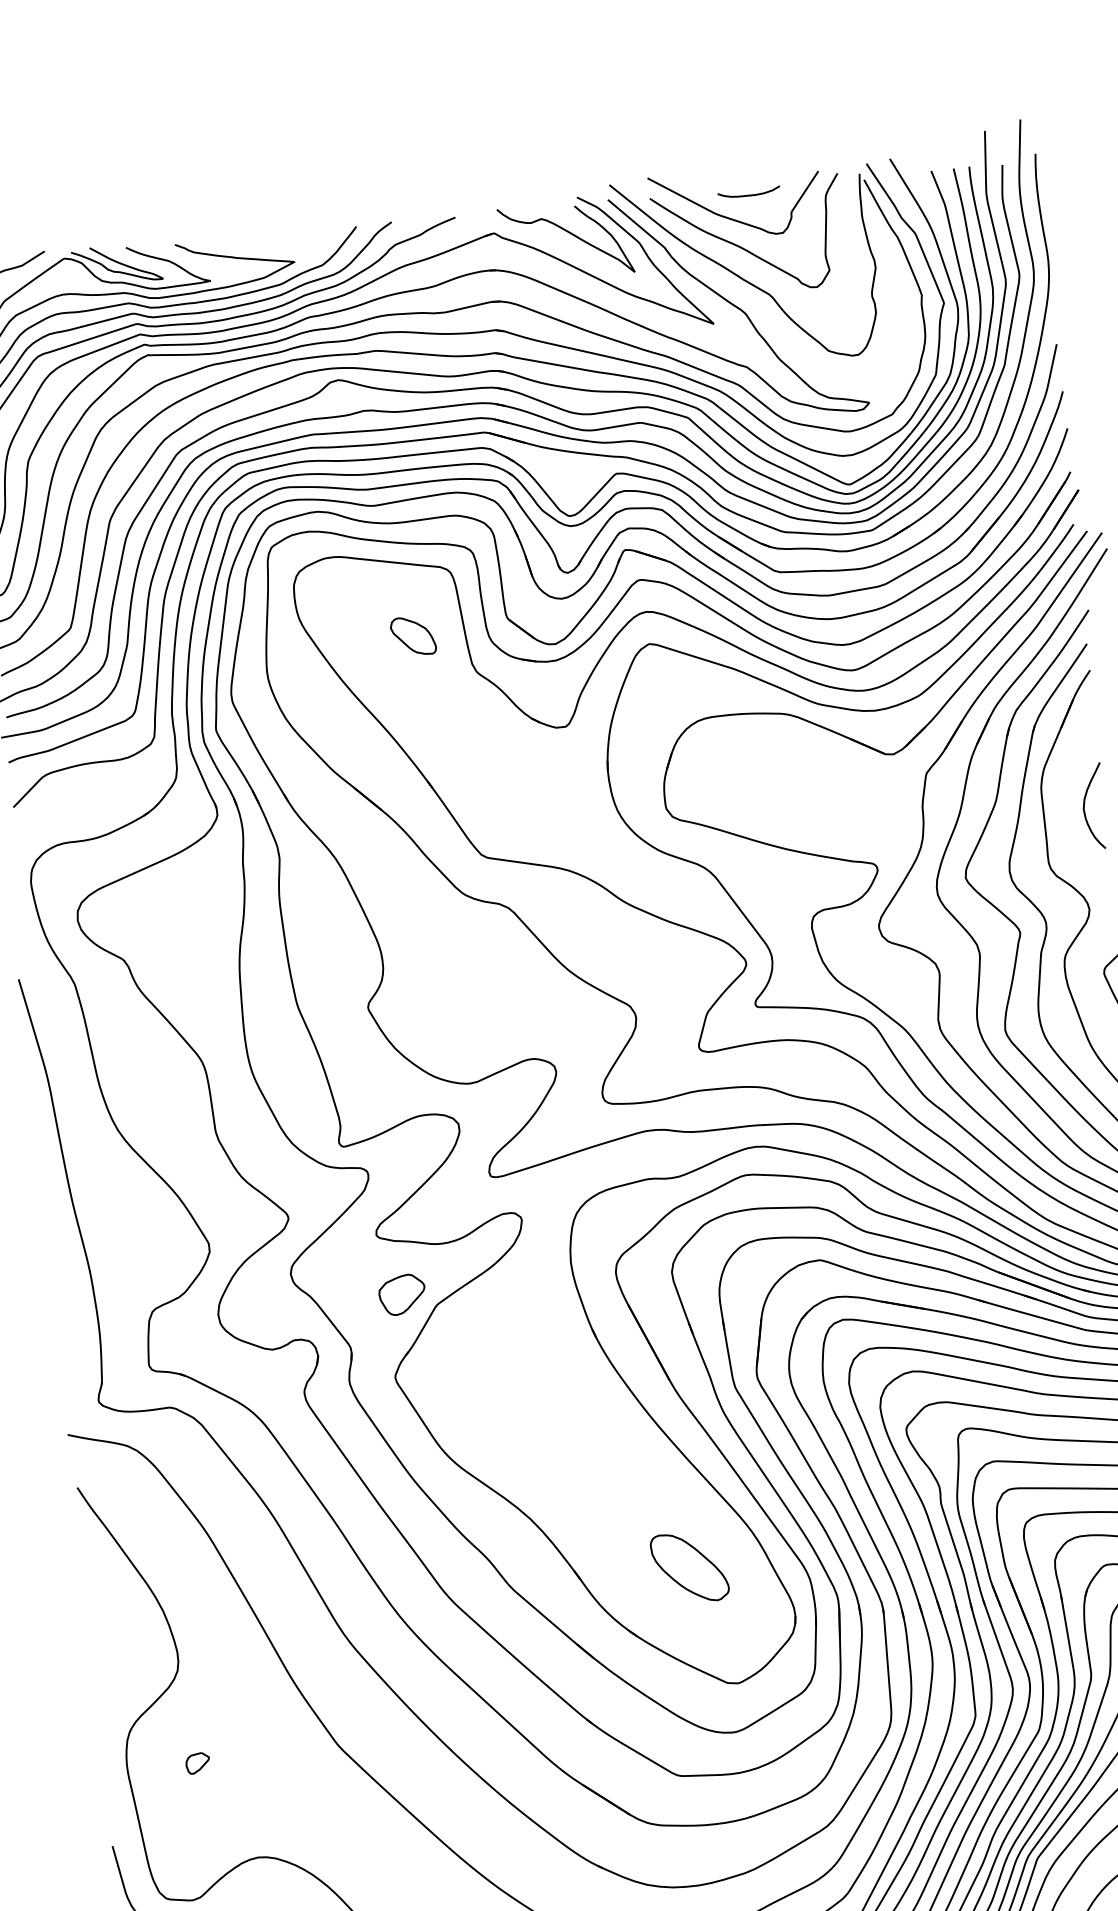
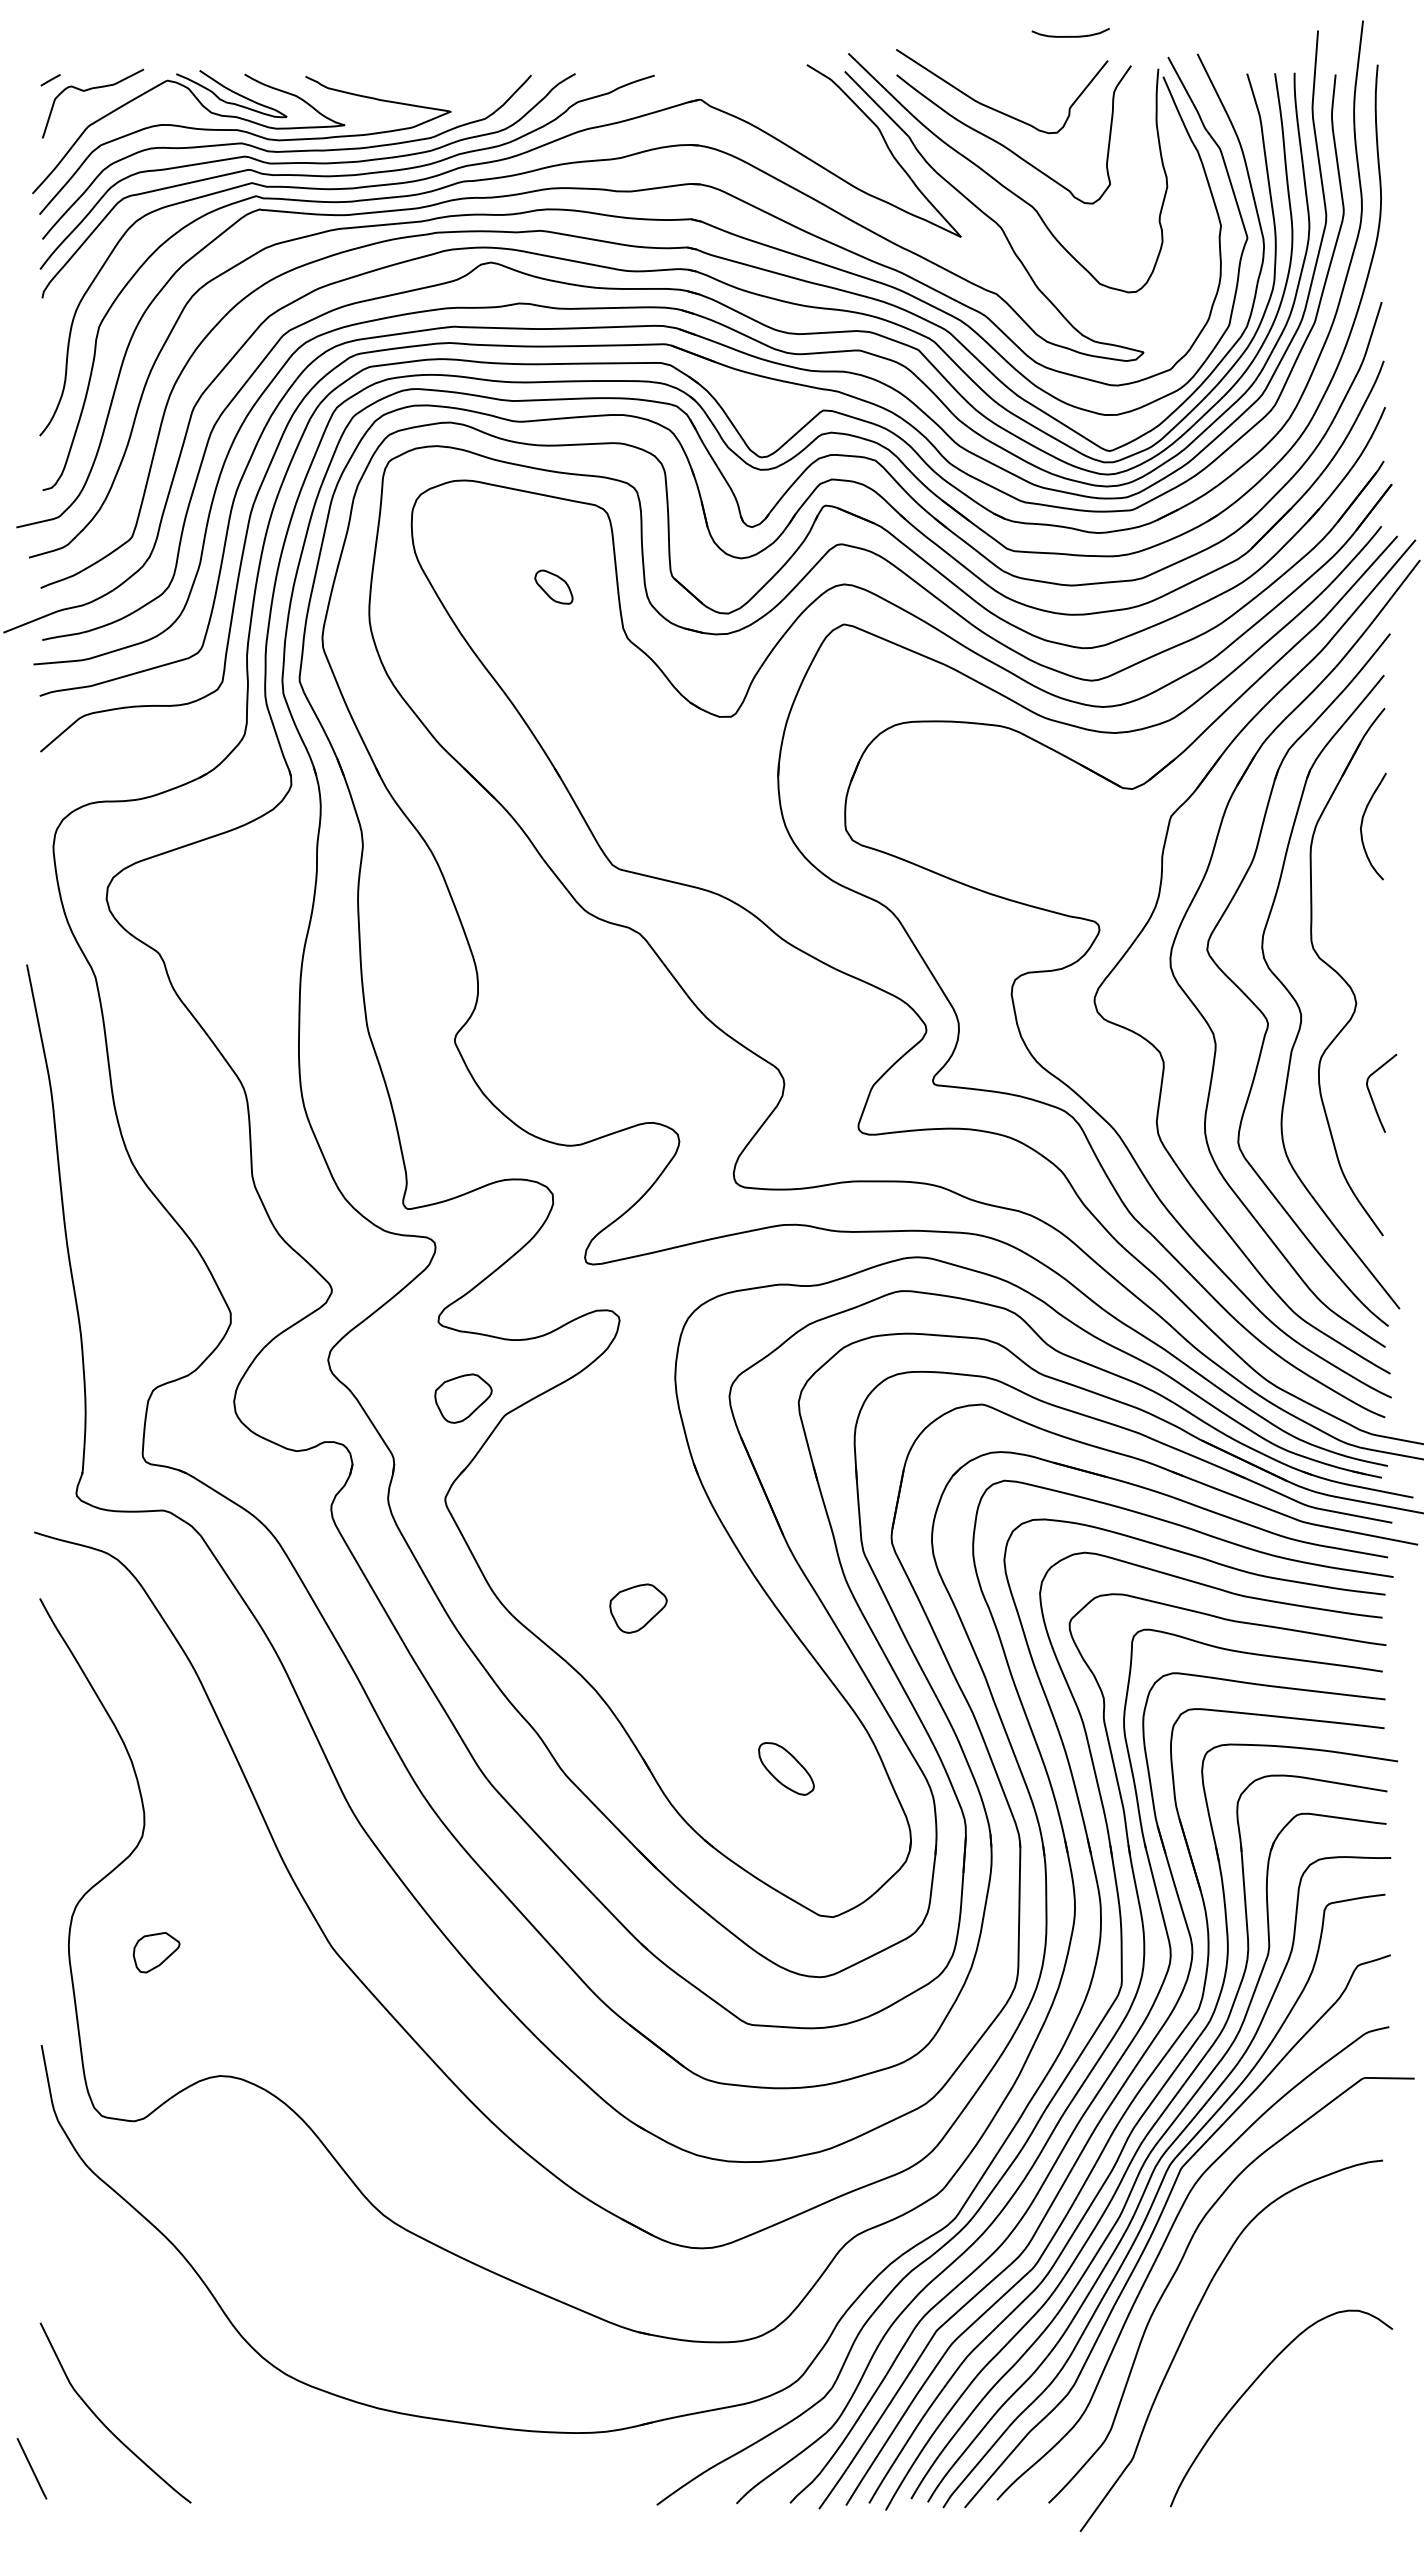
curve: (748, 194) -> (1070, 35), moved
curve: (570, 234) -> (794, 109), removed
part: (412, 635) -> (553, 586), size x0.7
curve: (1084, 807) -> (1362, 826), moved
part: (558, 1450) -> (638, 1608), added
part: (689, 1567) -> (786, 1768), size x0.6
part: (197, 1763) -> (156, 1952), size x1.6

